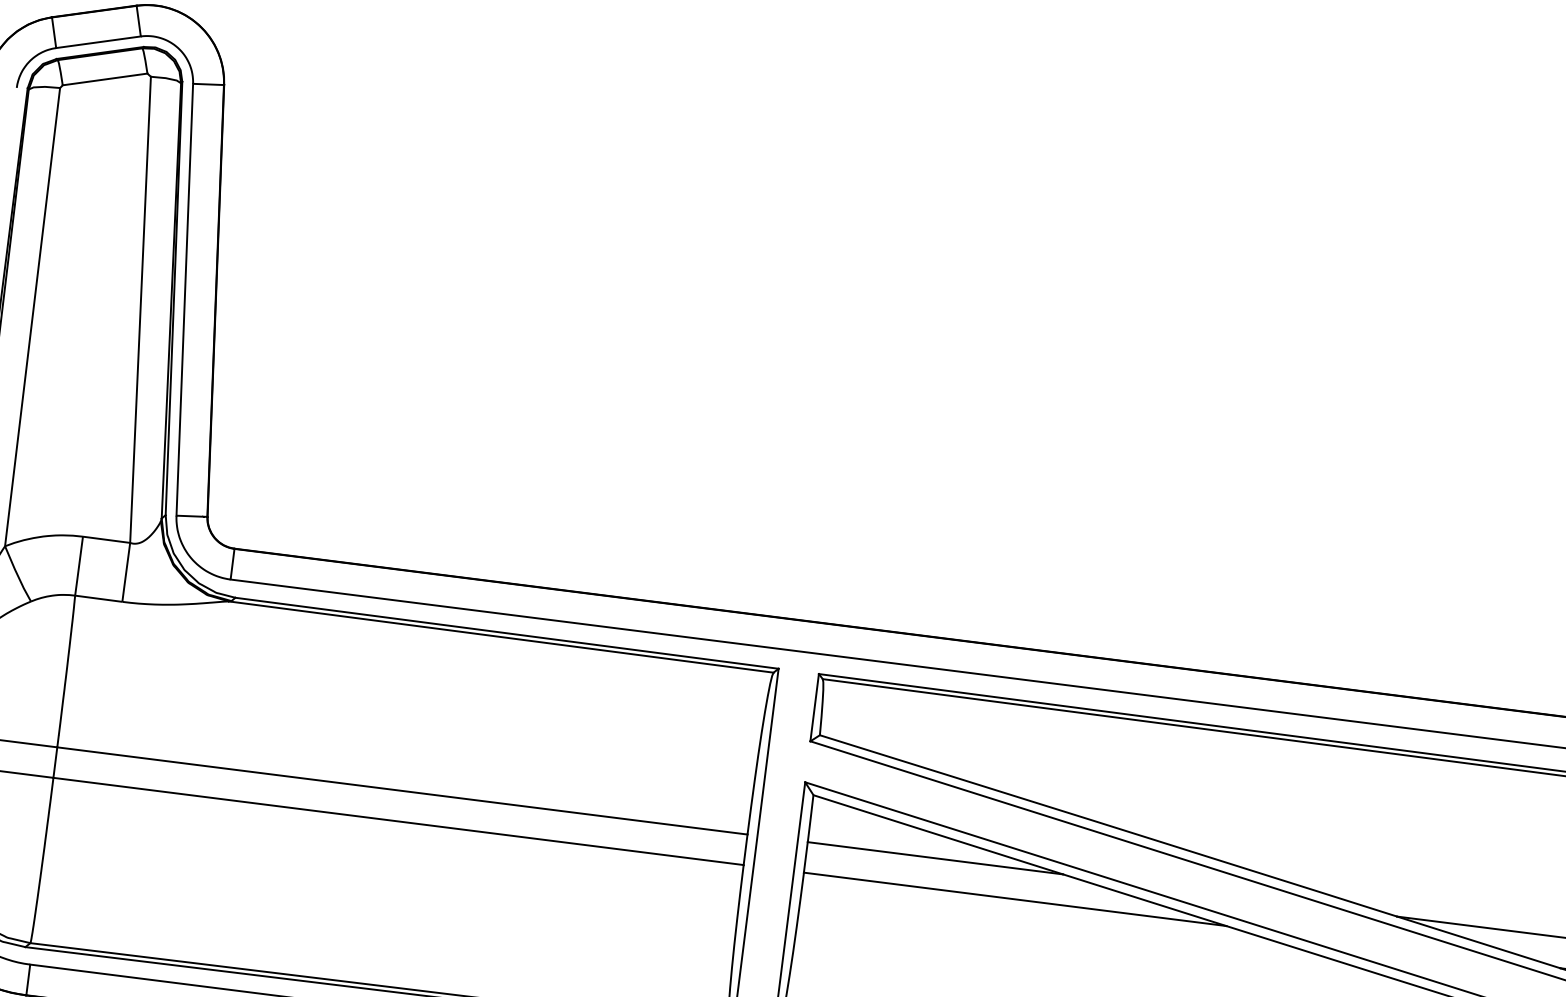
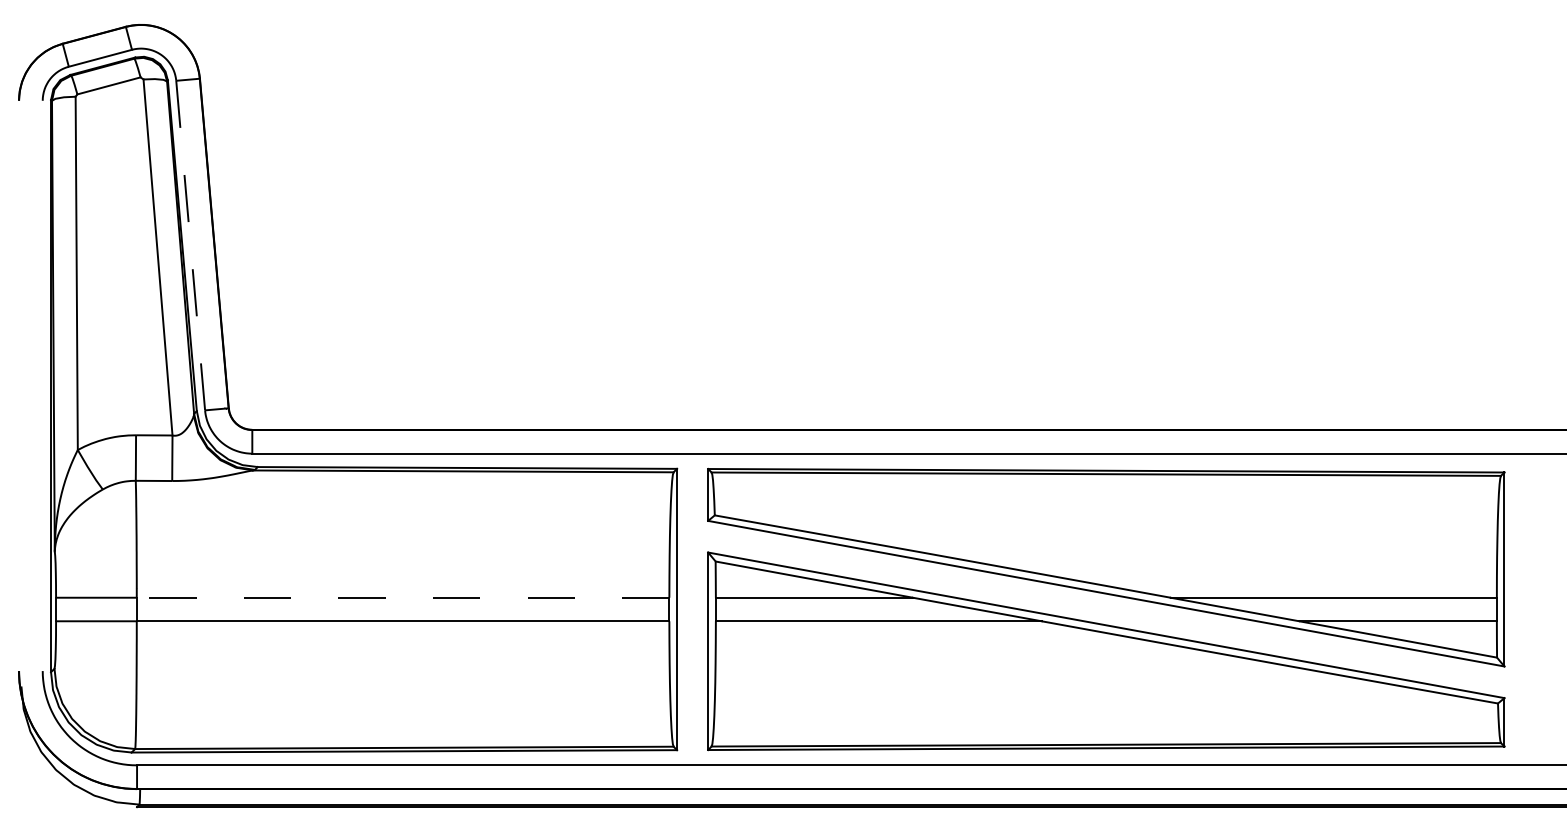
line: (184, 300) -> (190, 246), solid -> dashed
line: (401, 790) -> (402, 597), solid -> dashed

